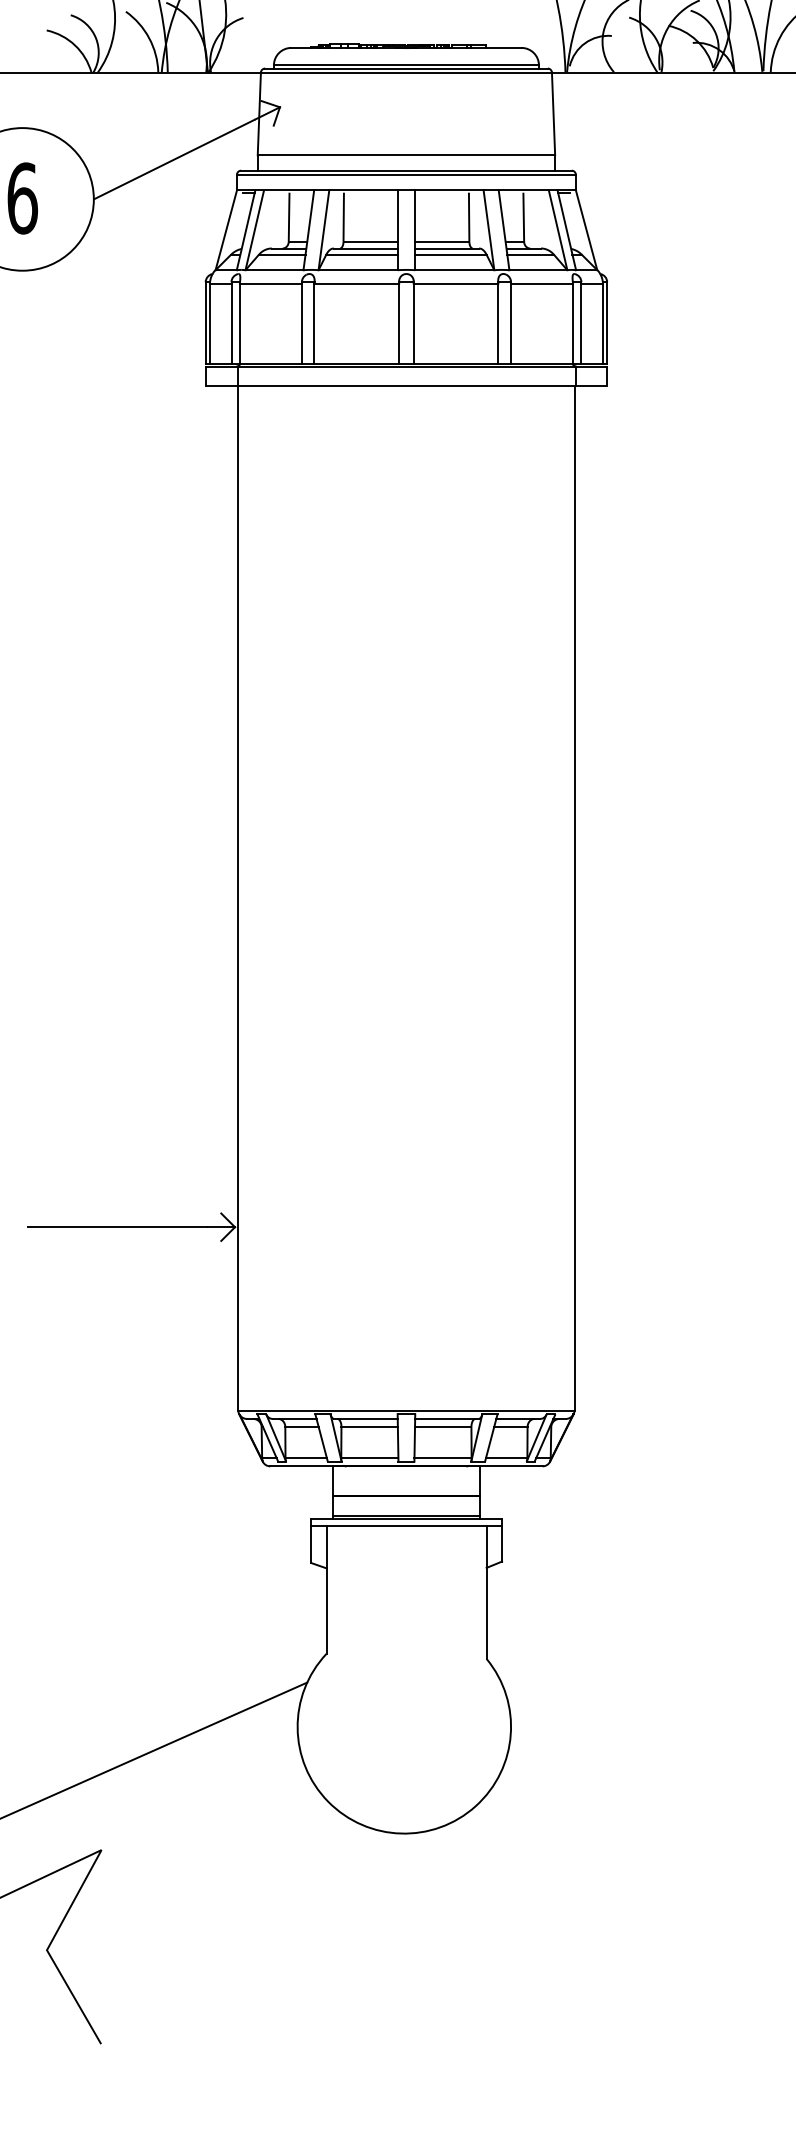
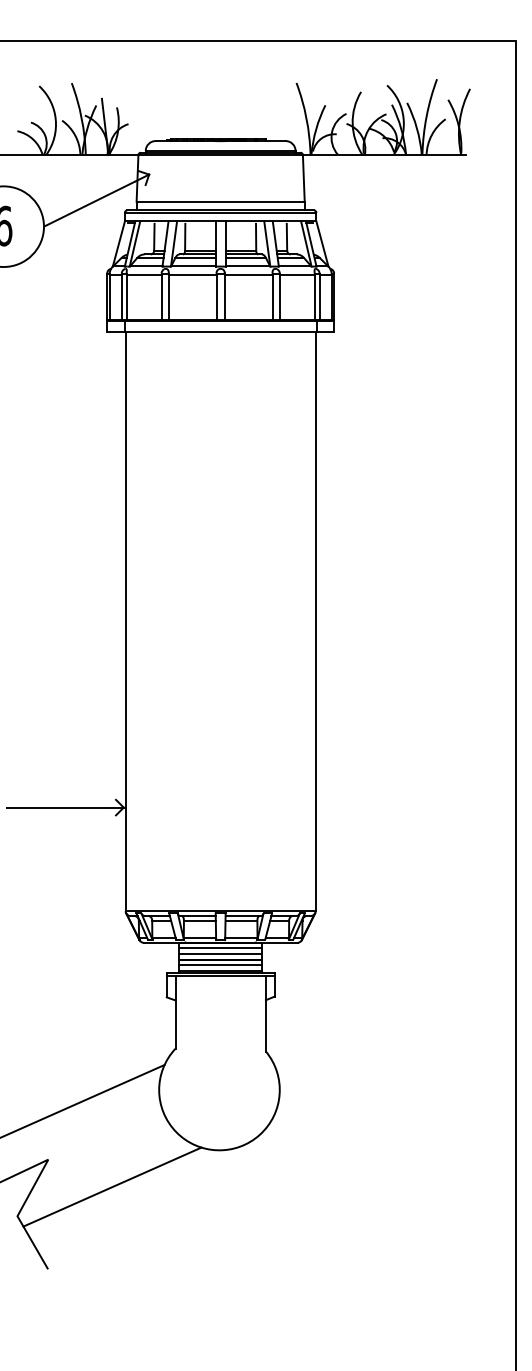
line: (406, 1476) -> (220, 948), added
line: (406, 1487) -> (220, 954), added
line: (406, 1506) -> (220, 965), added
line: (215, 1897) -> (112, 1186), added

